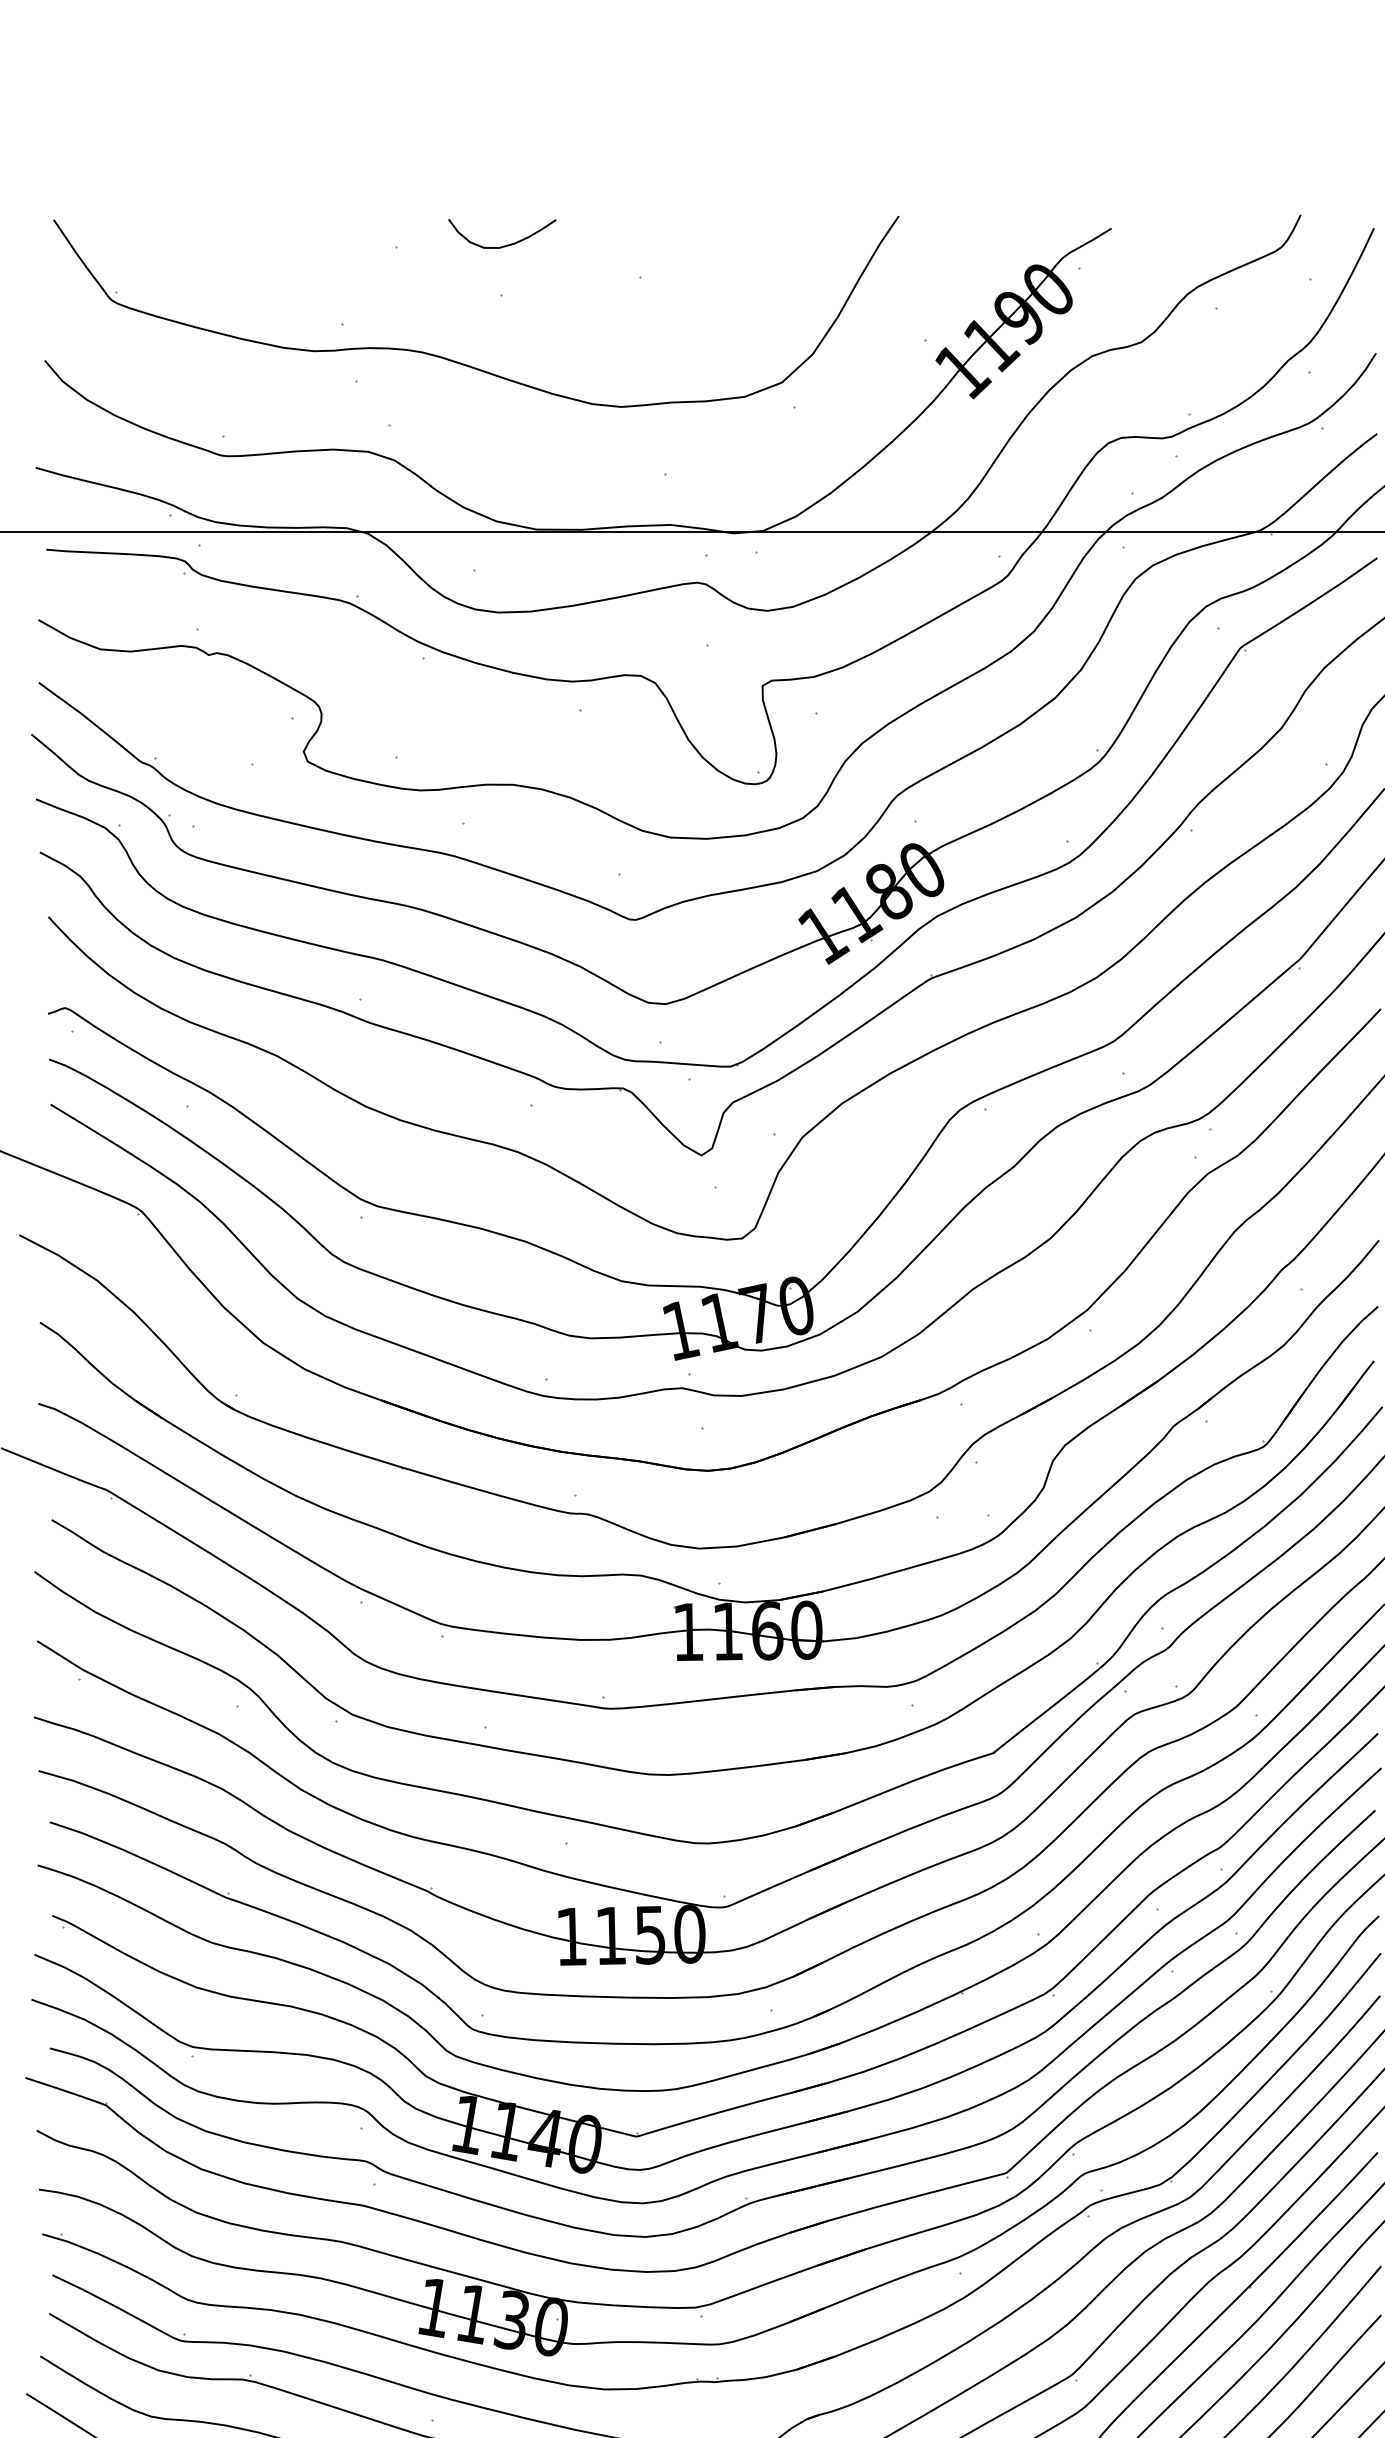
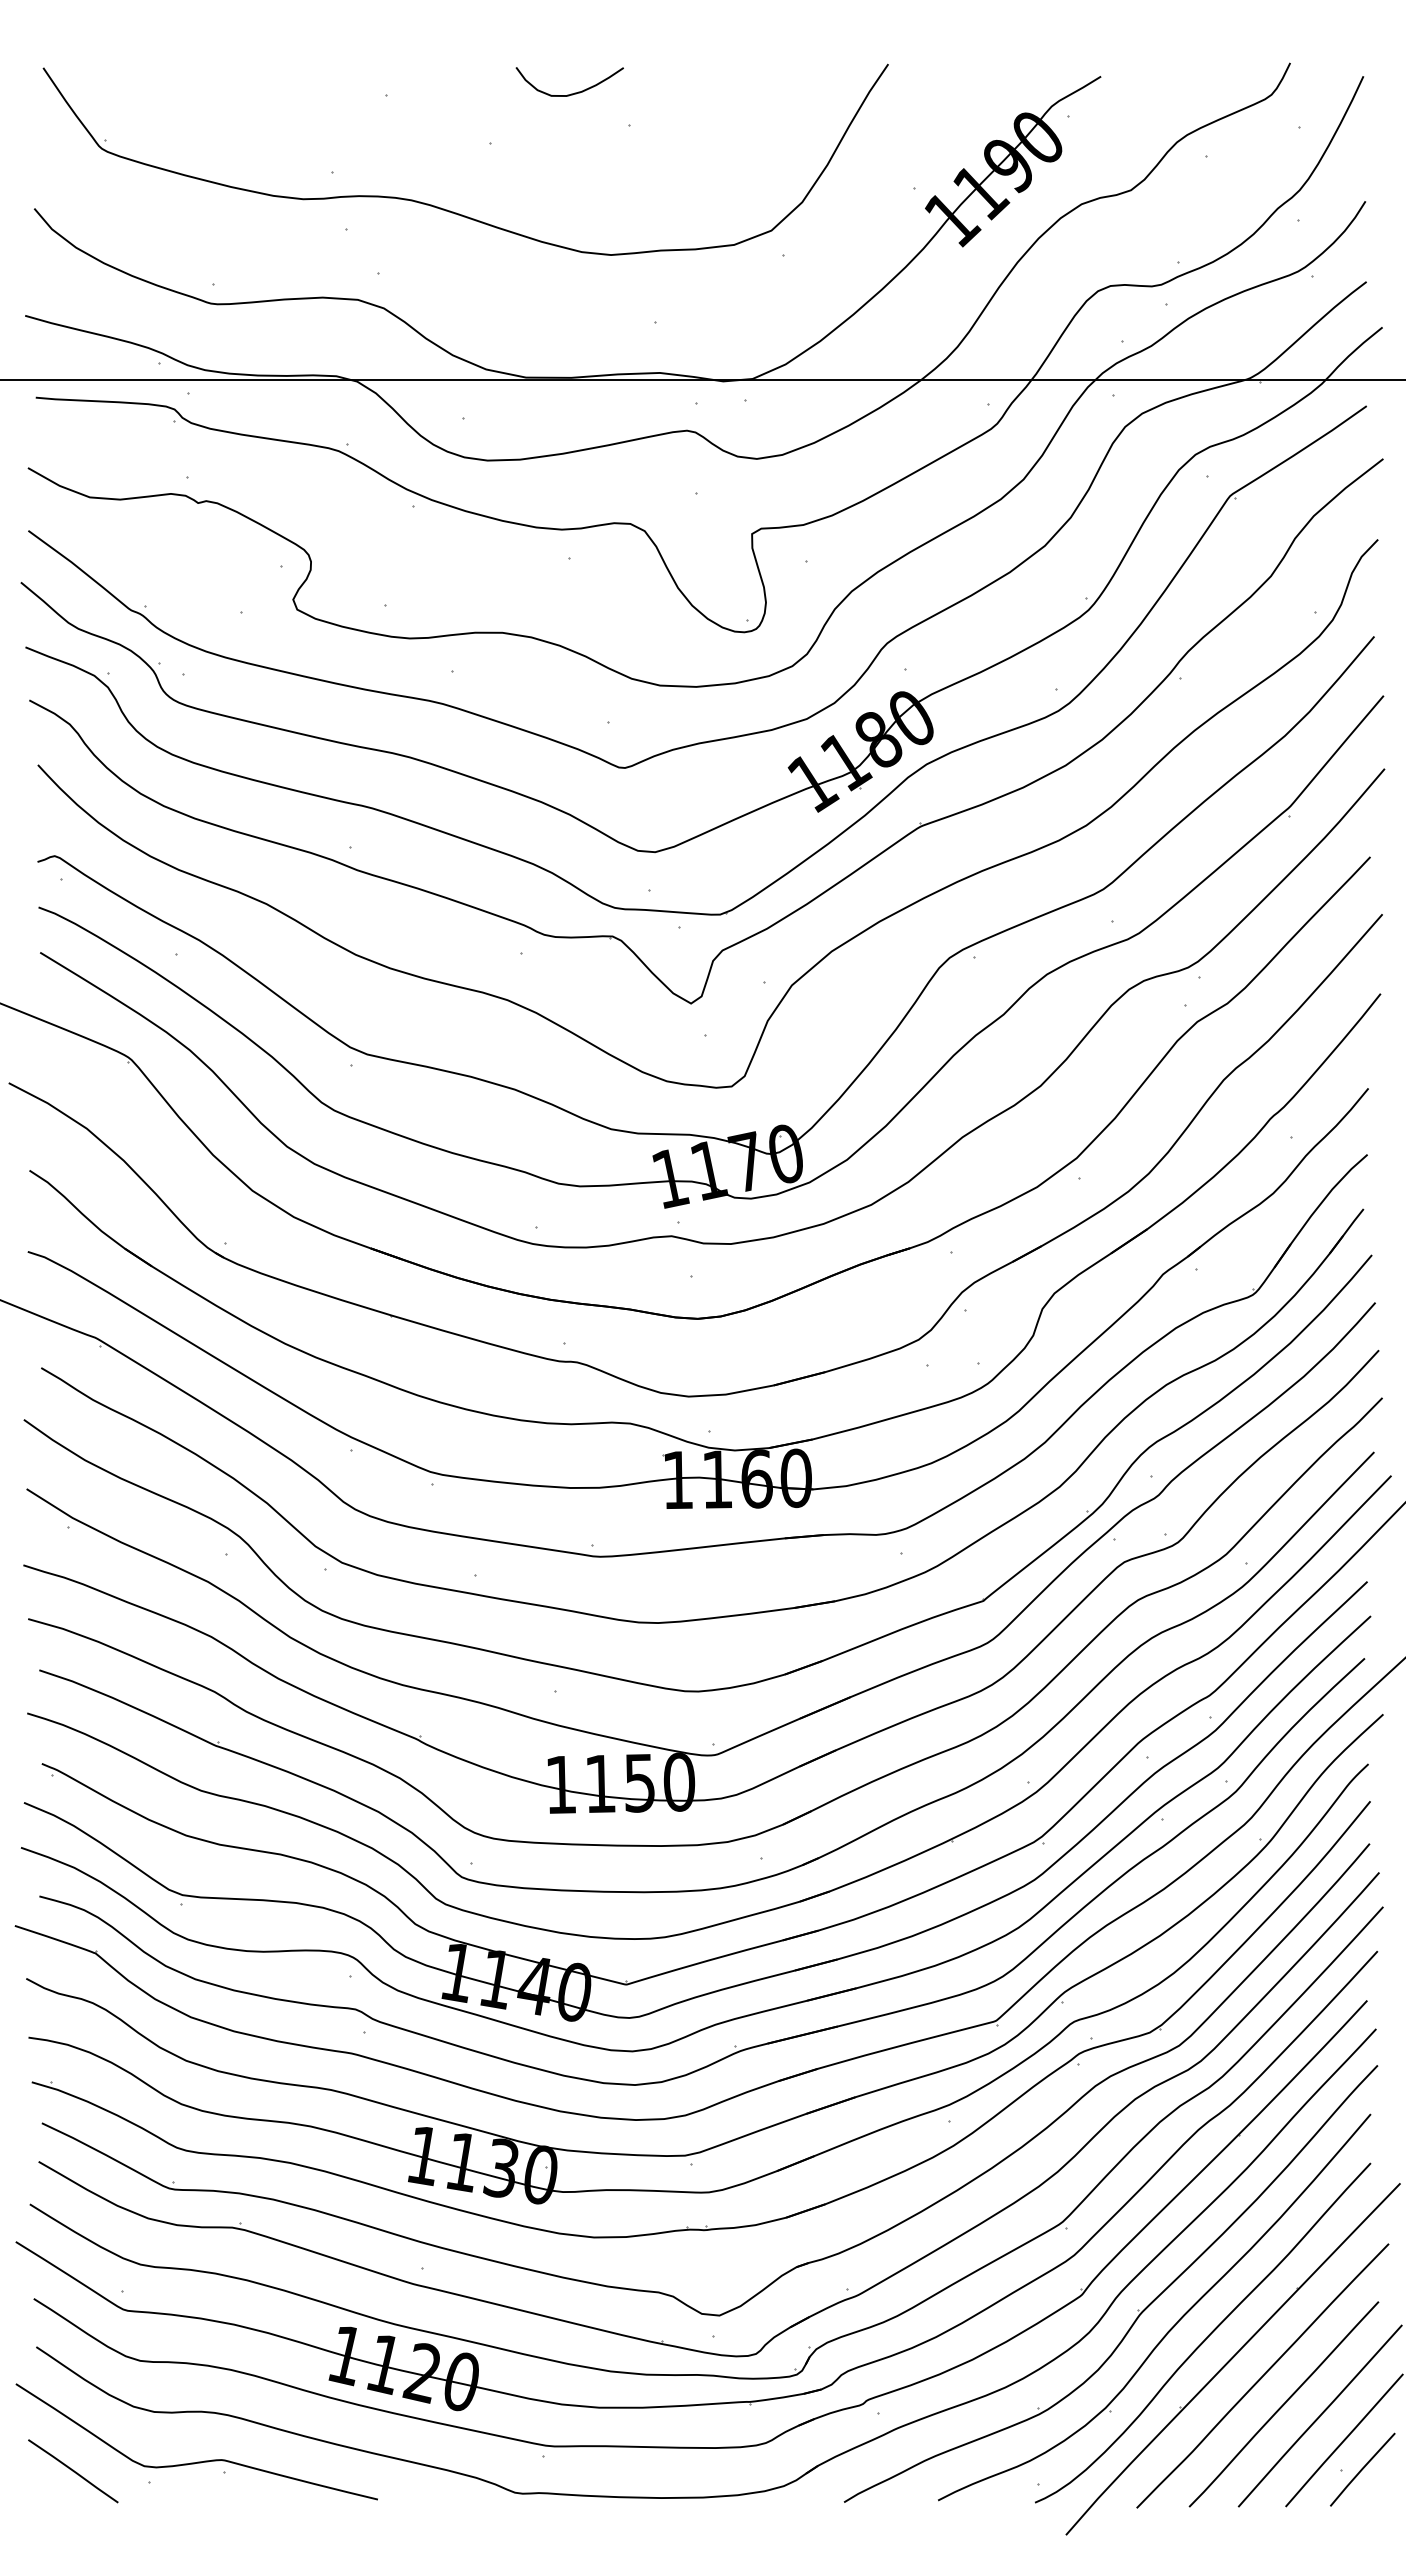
curve: (507, 244) -> (574, 92), moved

